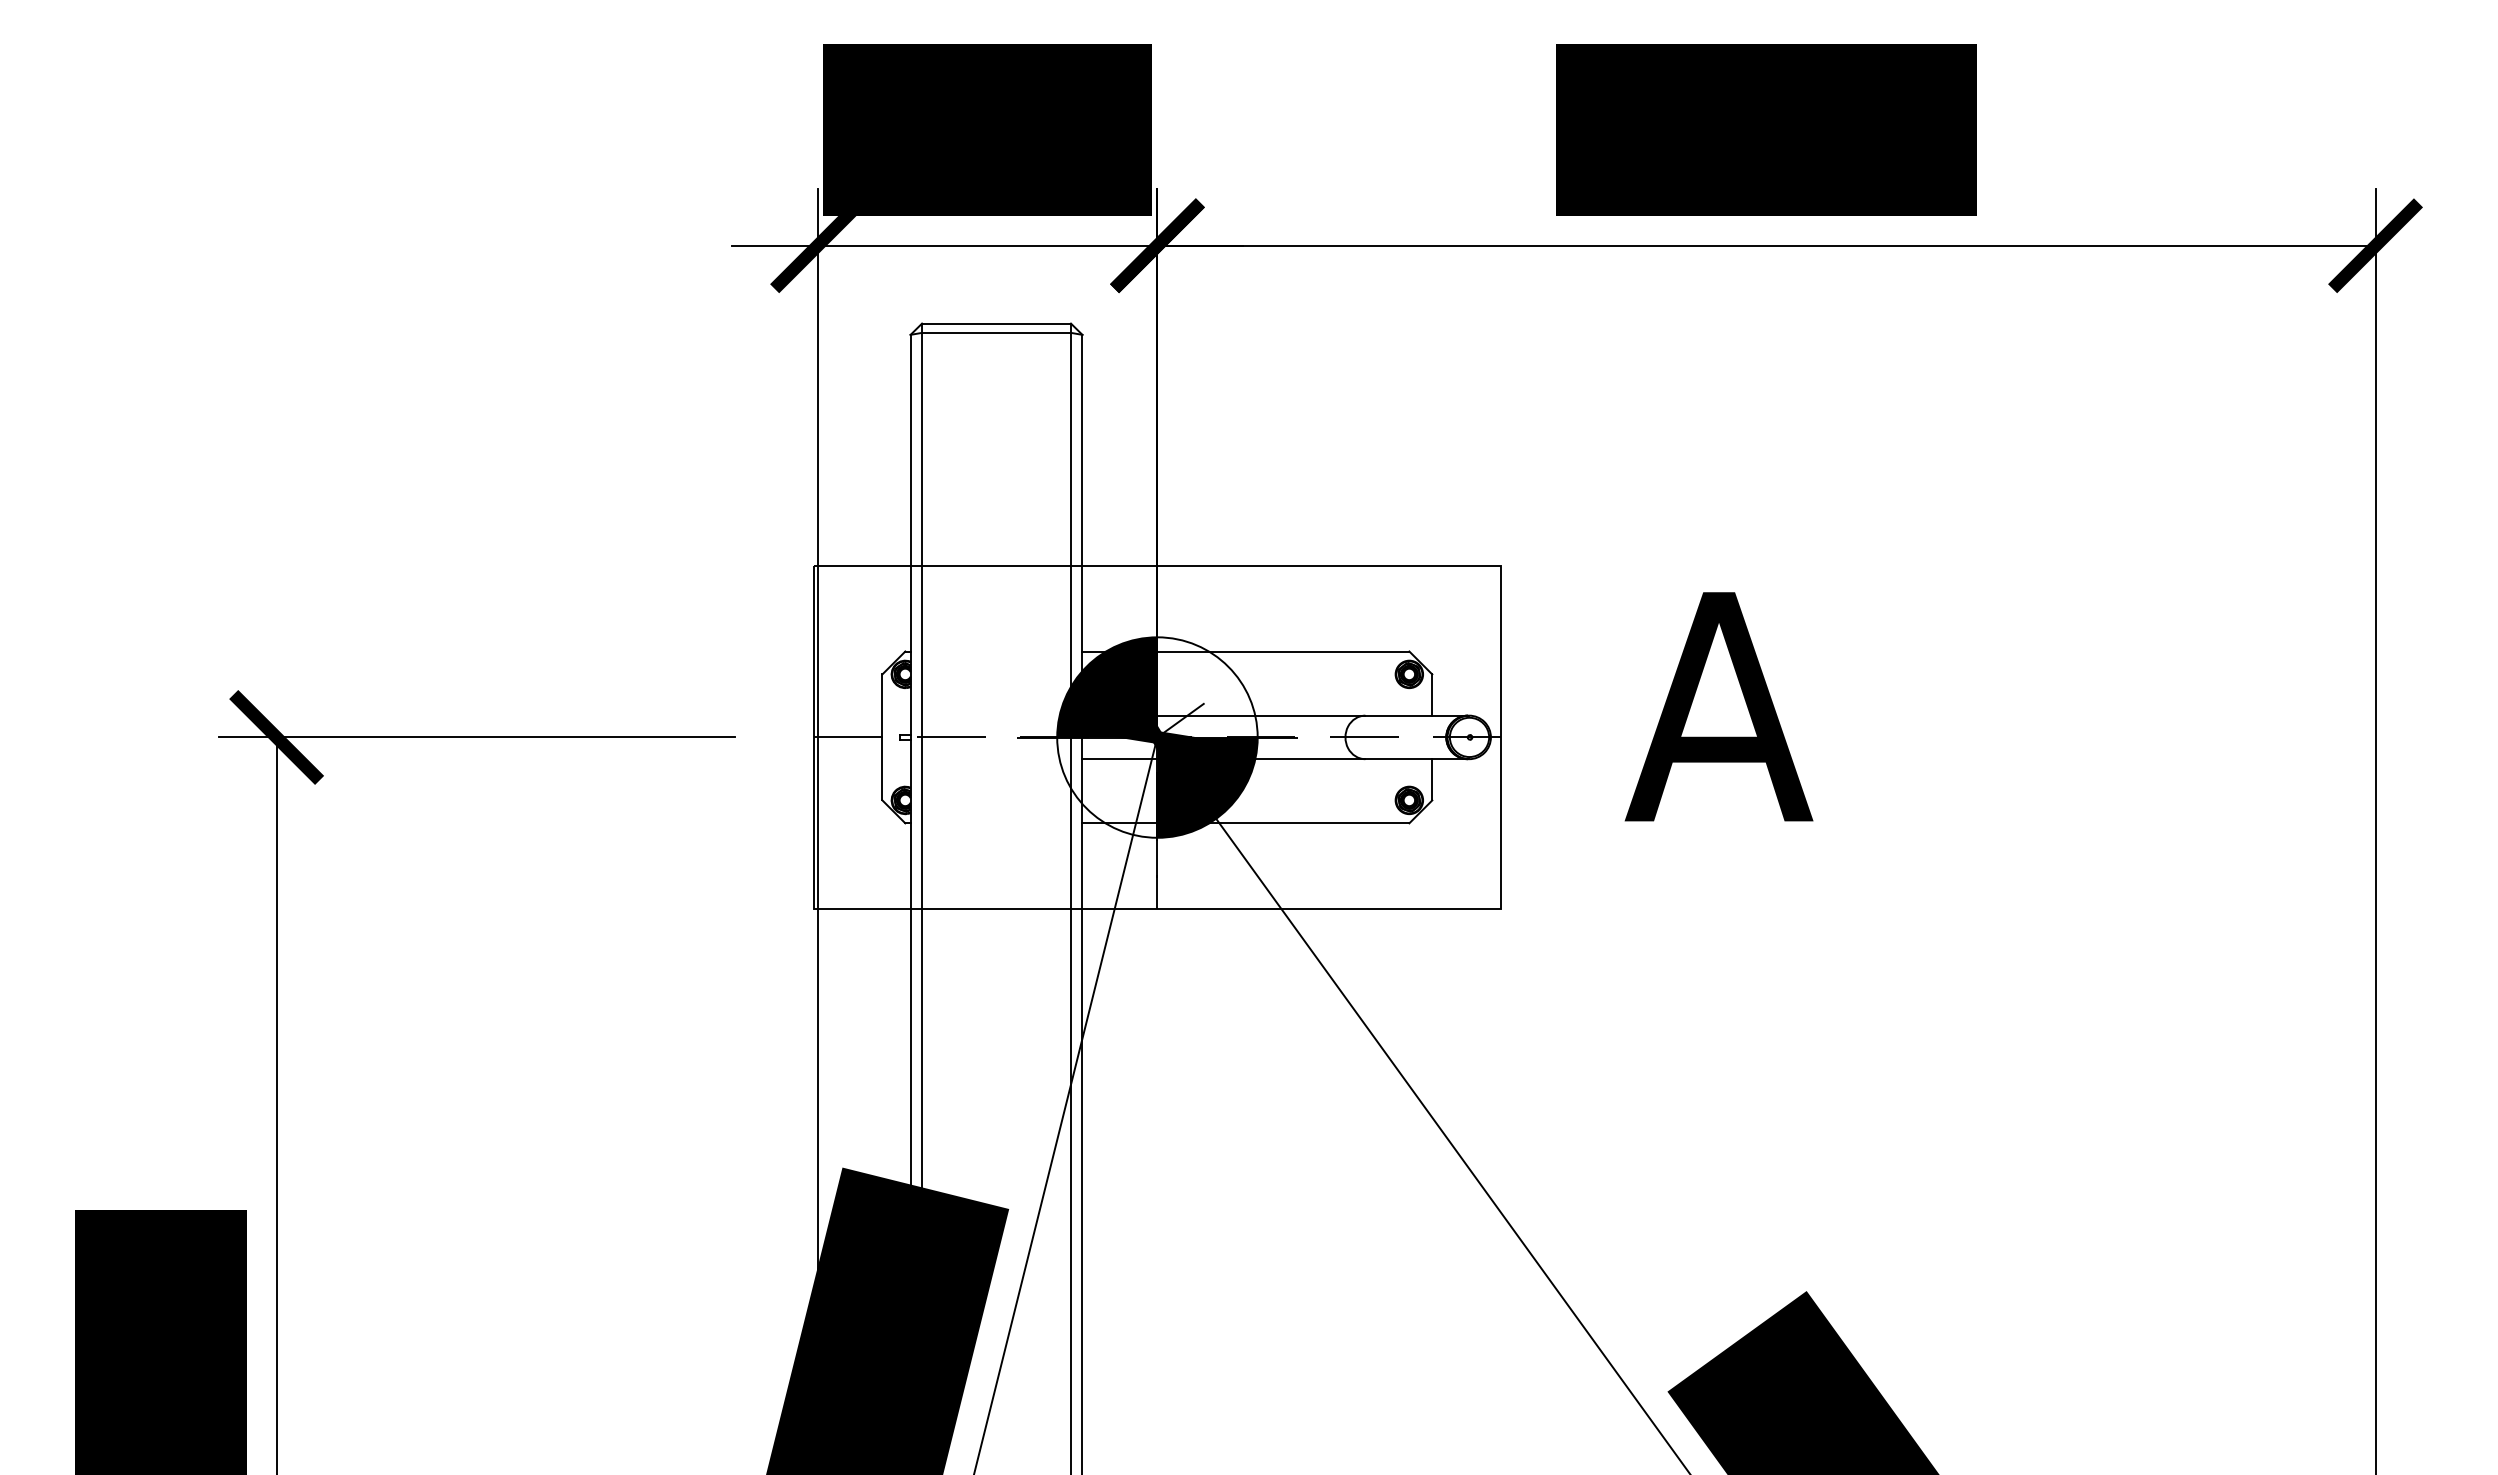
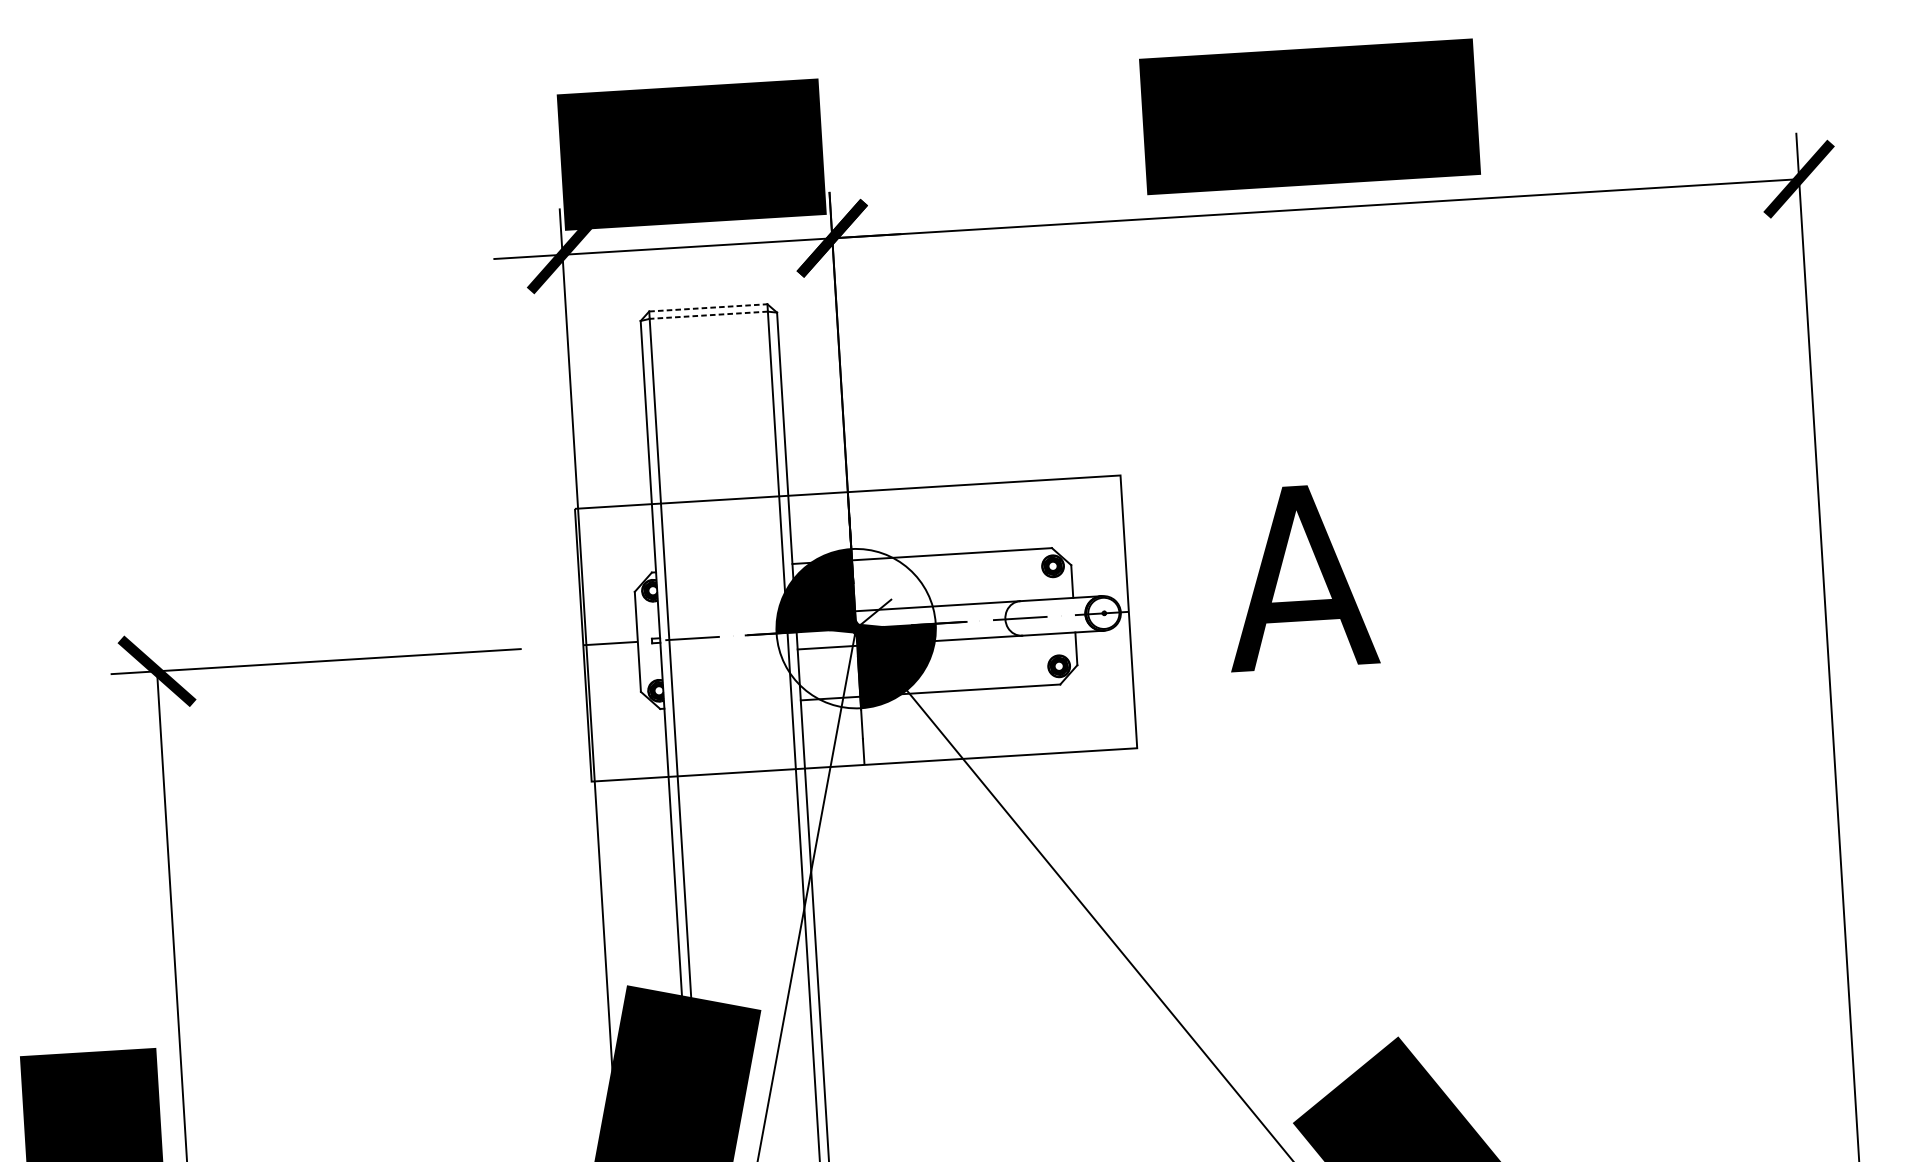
line: (997, 323) -> (709, 307), solid -> dashed
line: (996, 332) -> (708, 314), solid -> dashed

